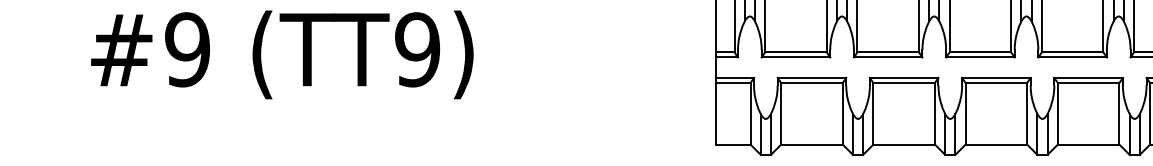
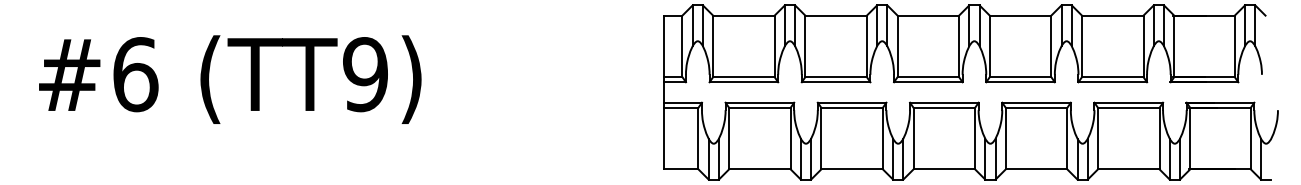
text: (187, 49) -> (135, 74), #9 -> #6

